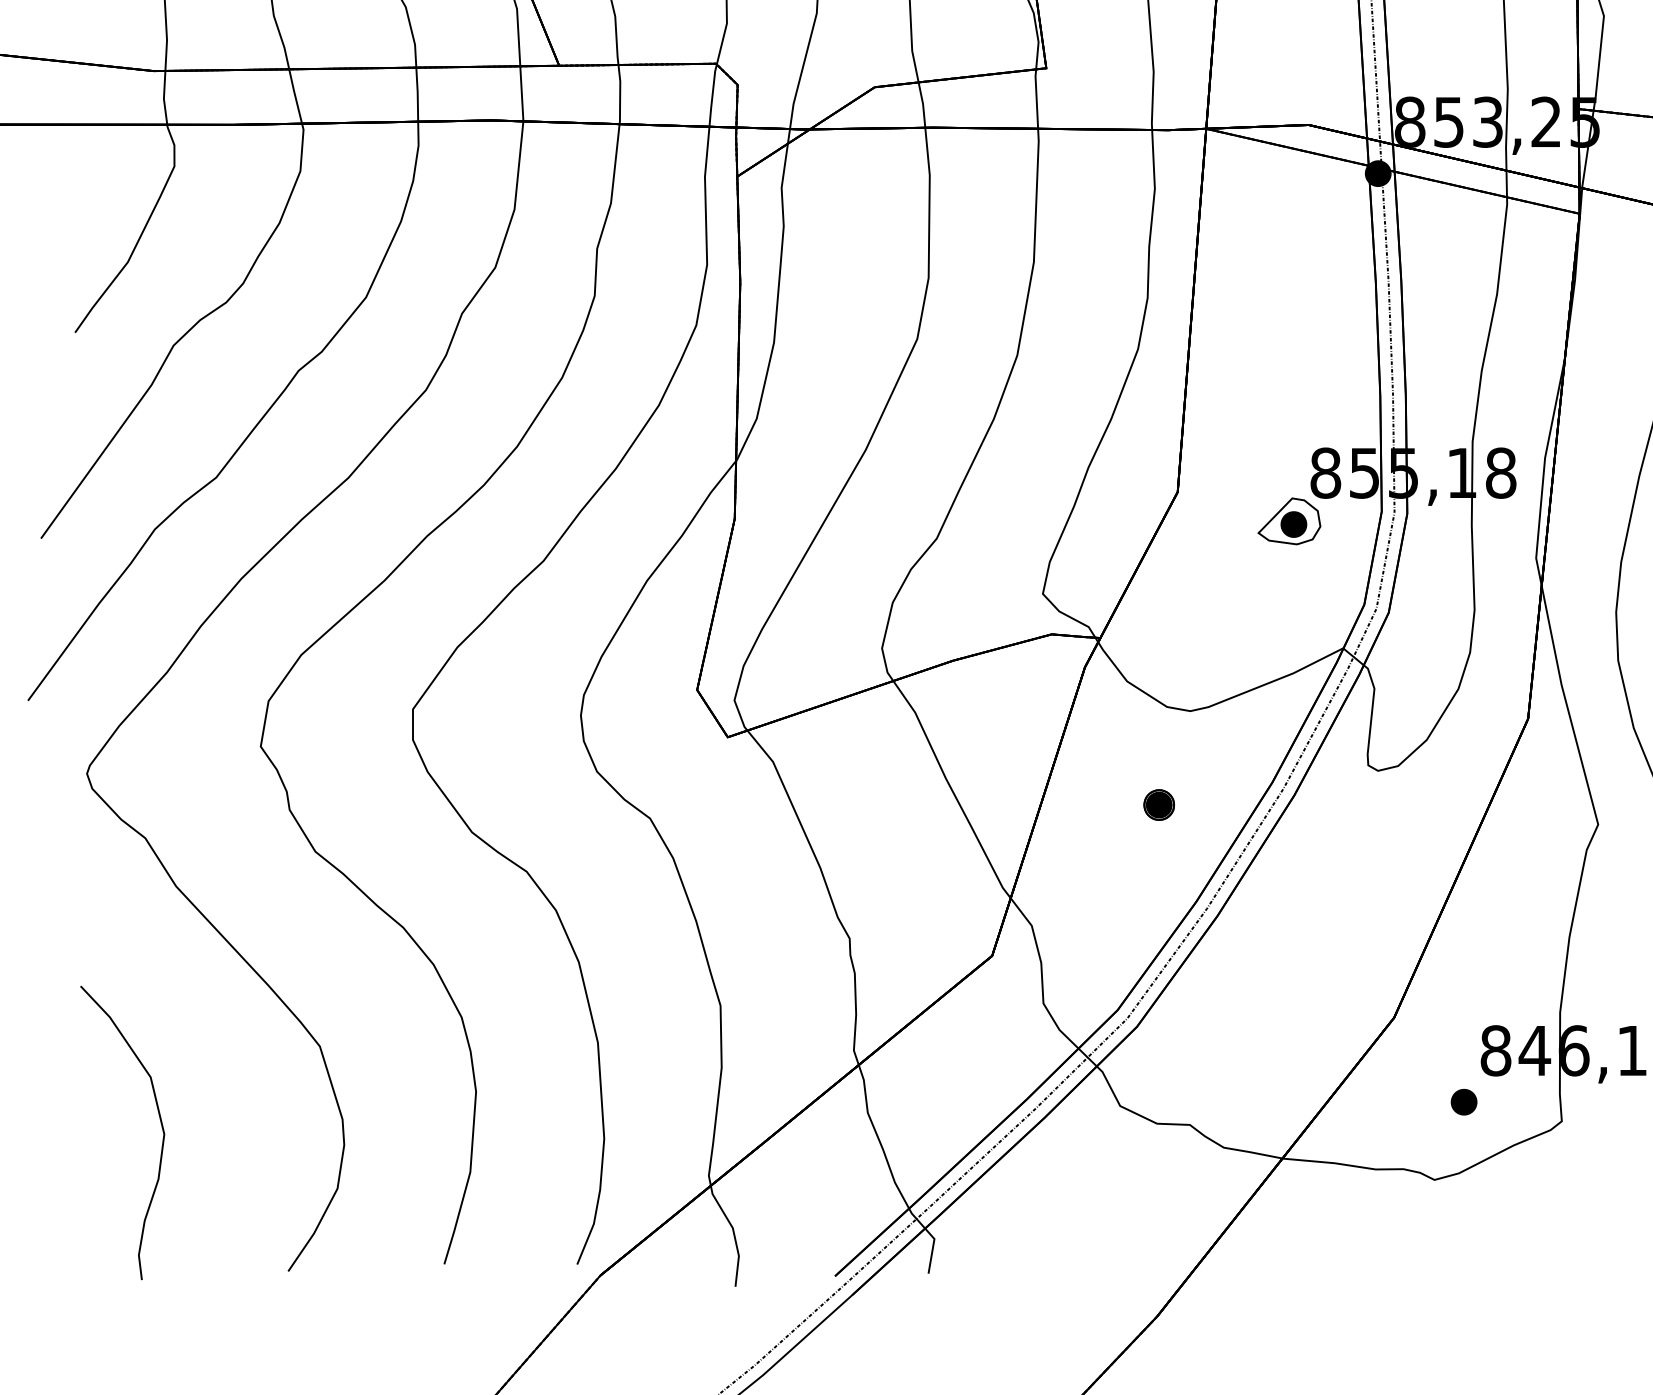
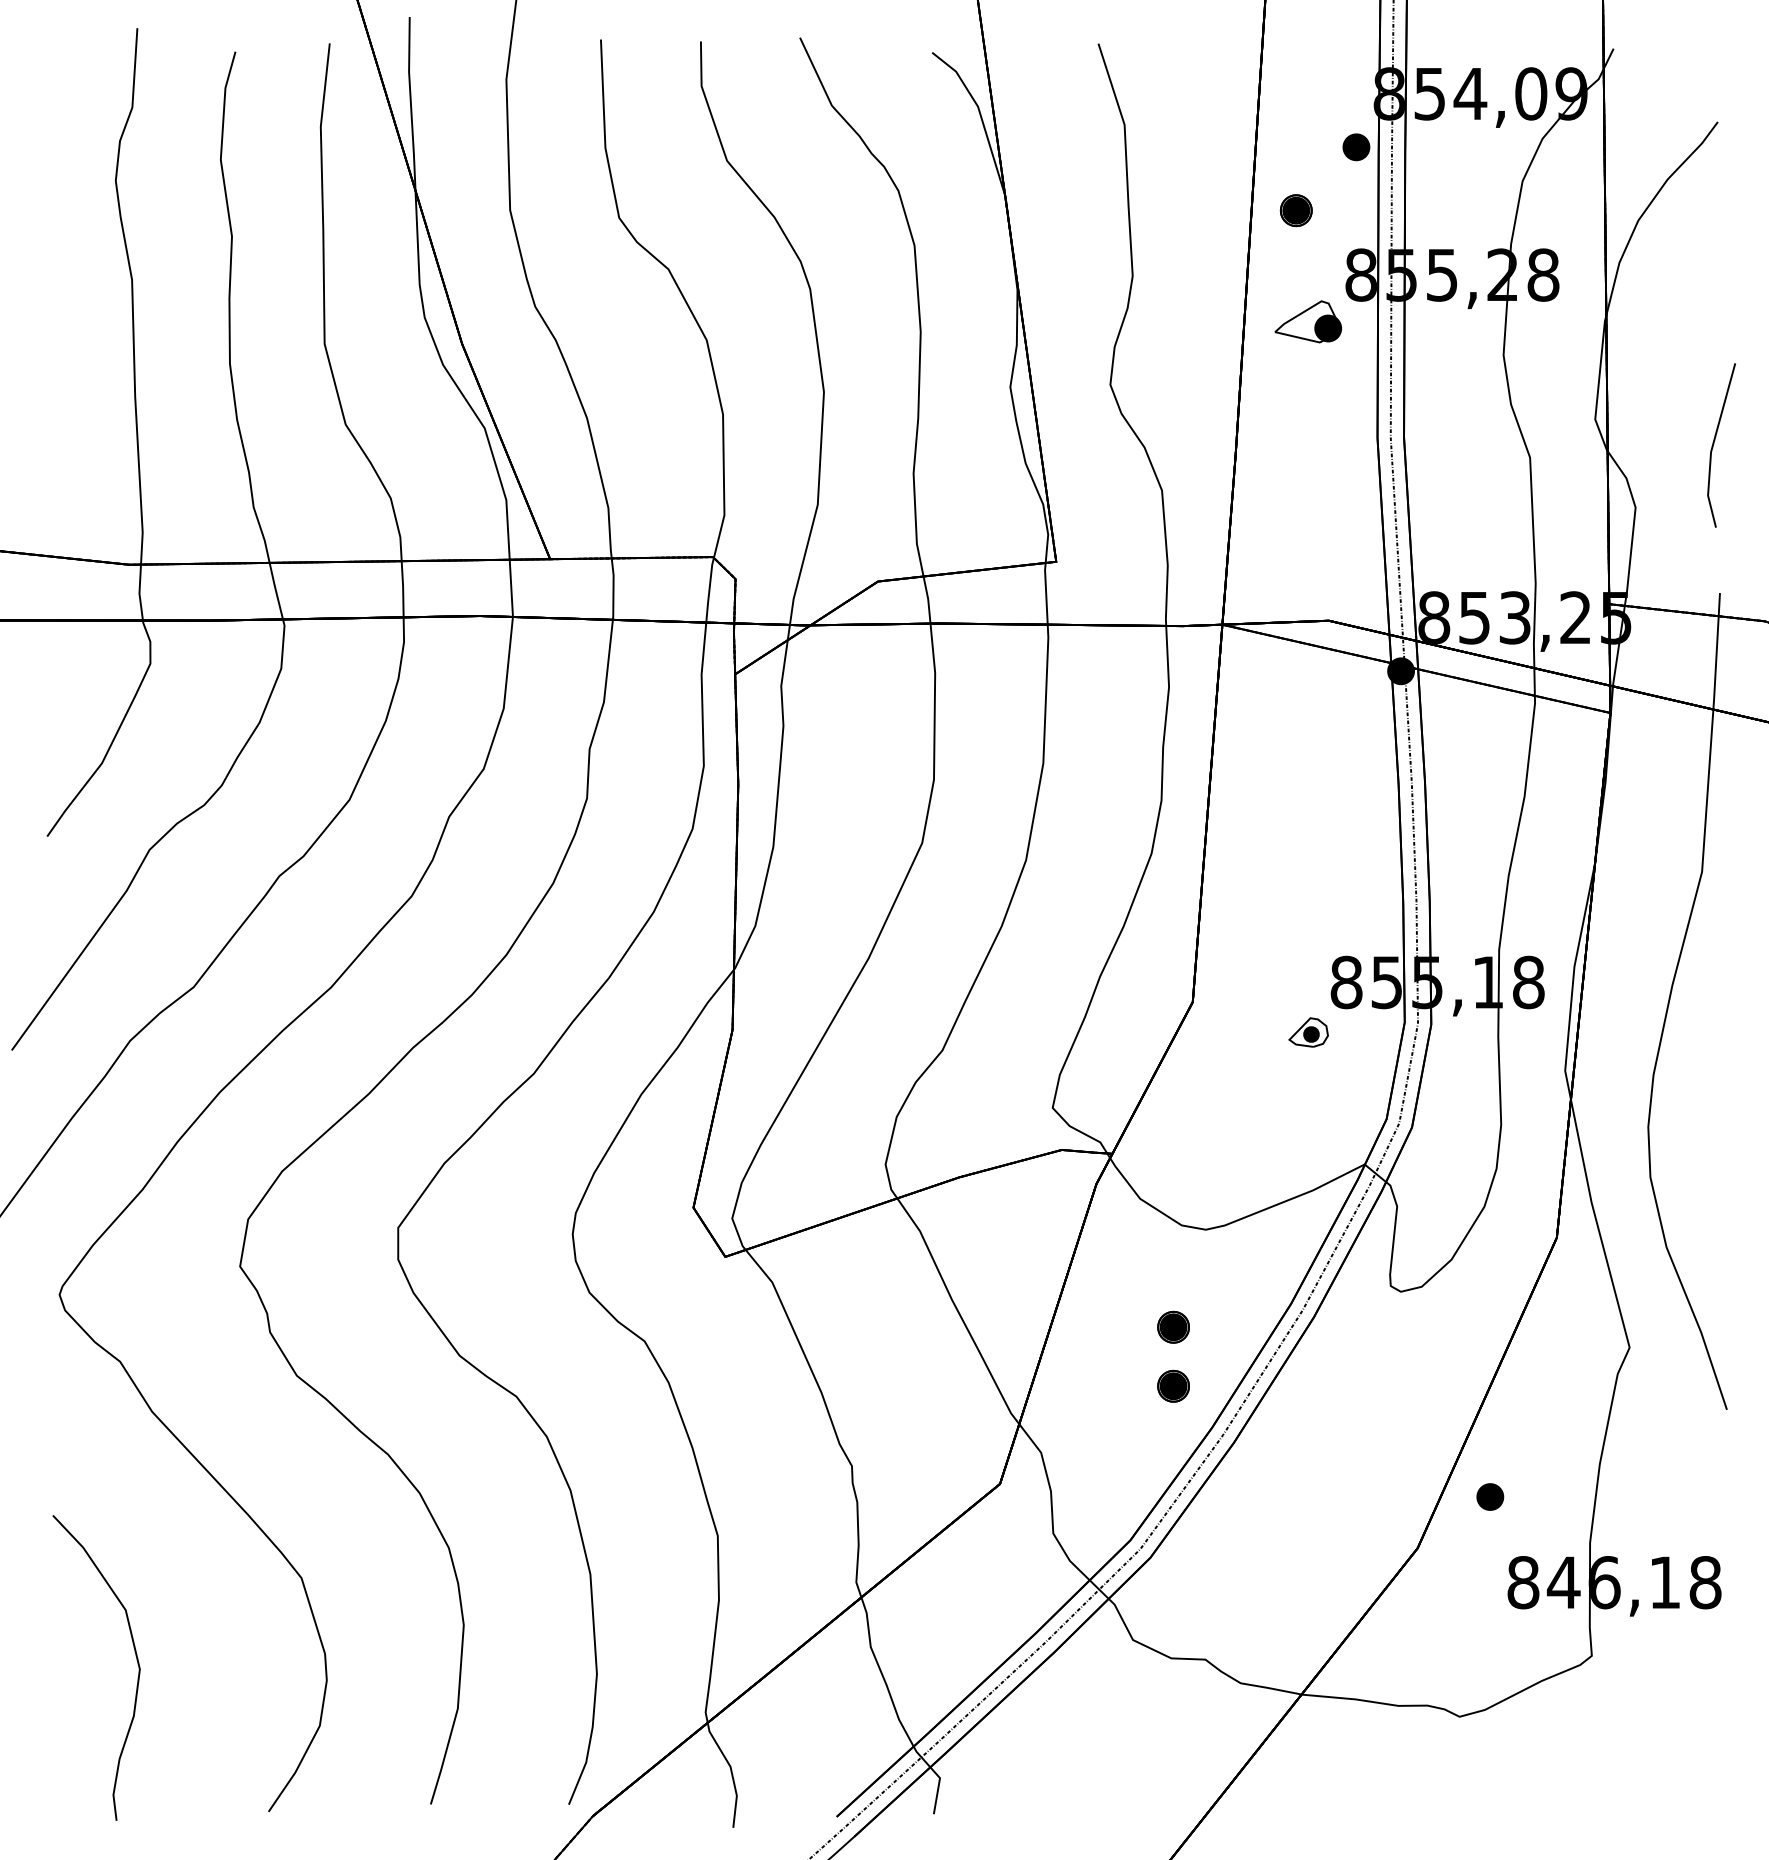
part: (1289, 521) -> (1308, 1032), size x0.6
part: (1159, 861) -> (1173, 1385), added
part: (1464, 1101) -> (1490, 1496), moved

